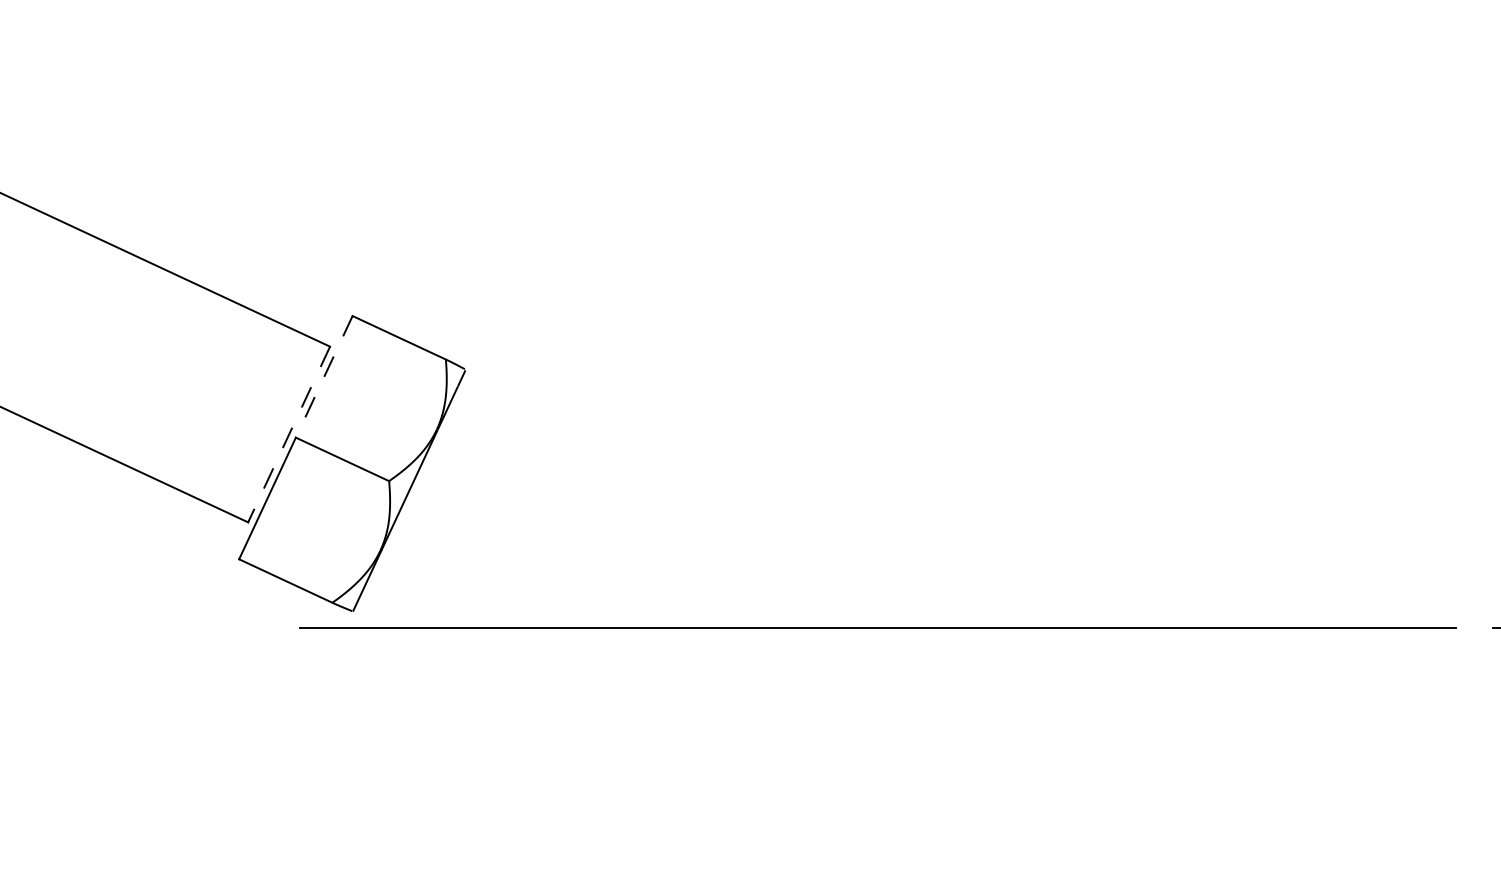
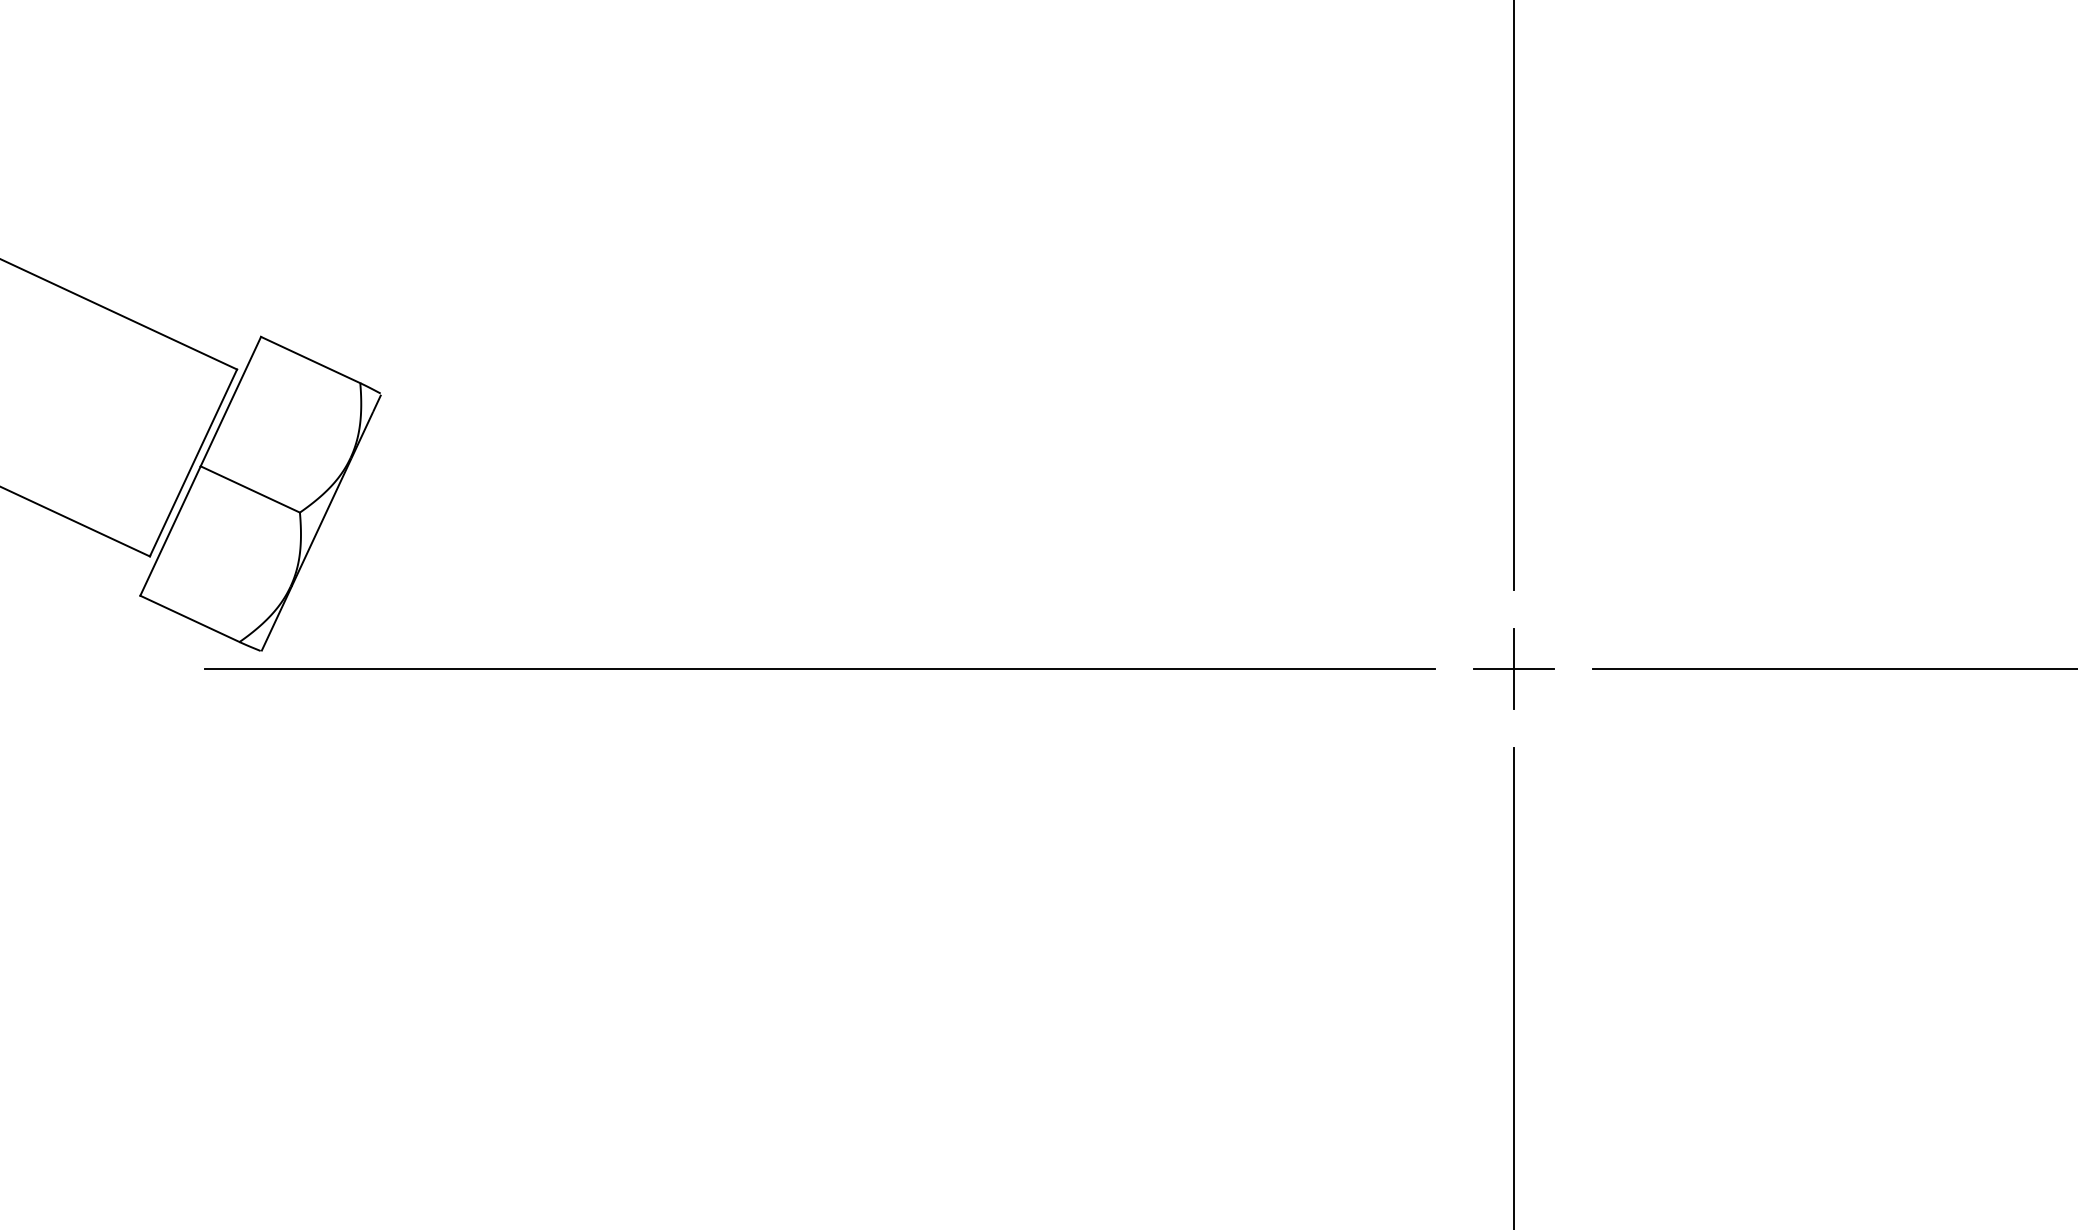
line: (323, 377) -> (230, 402), dashed -> solid
line: (289, 434) -> (193, 462), dashed -> solid

